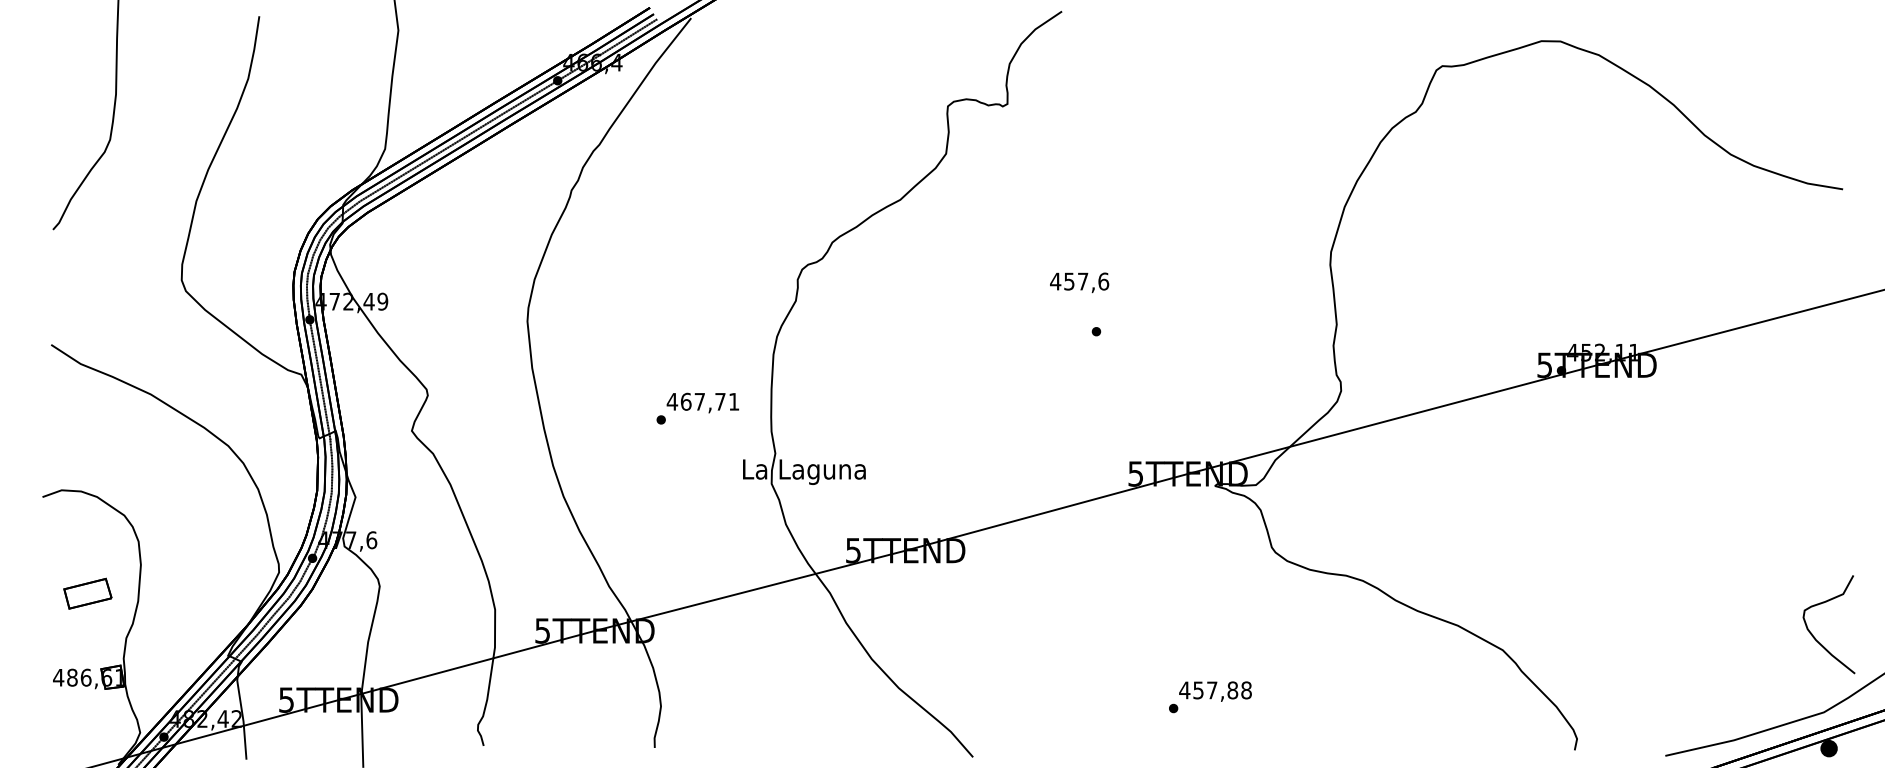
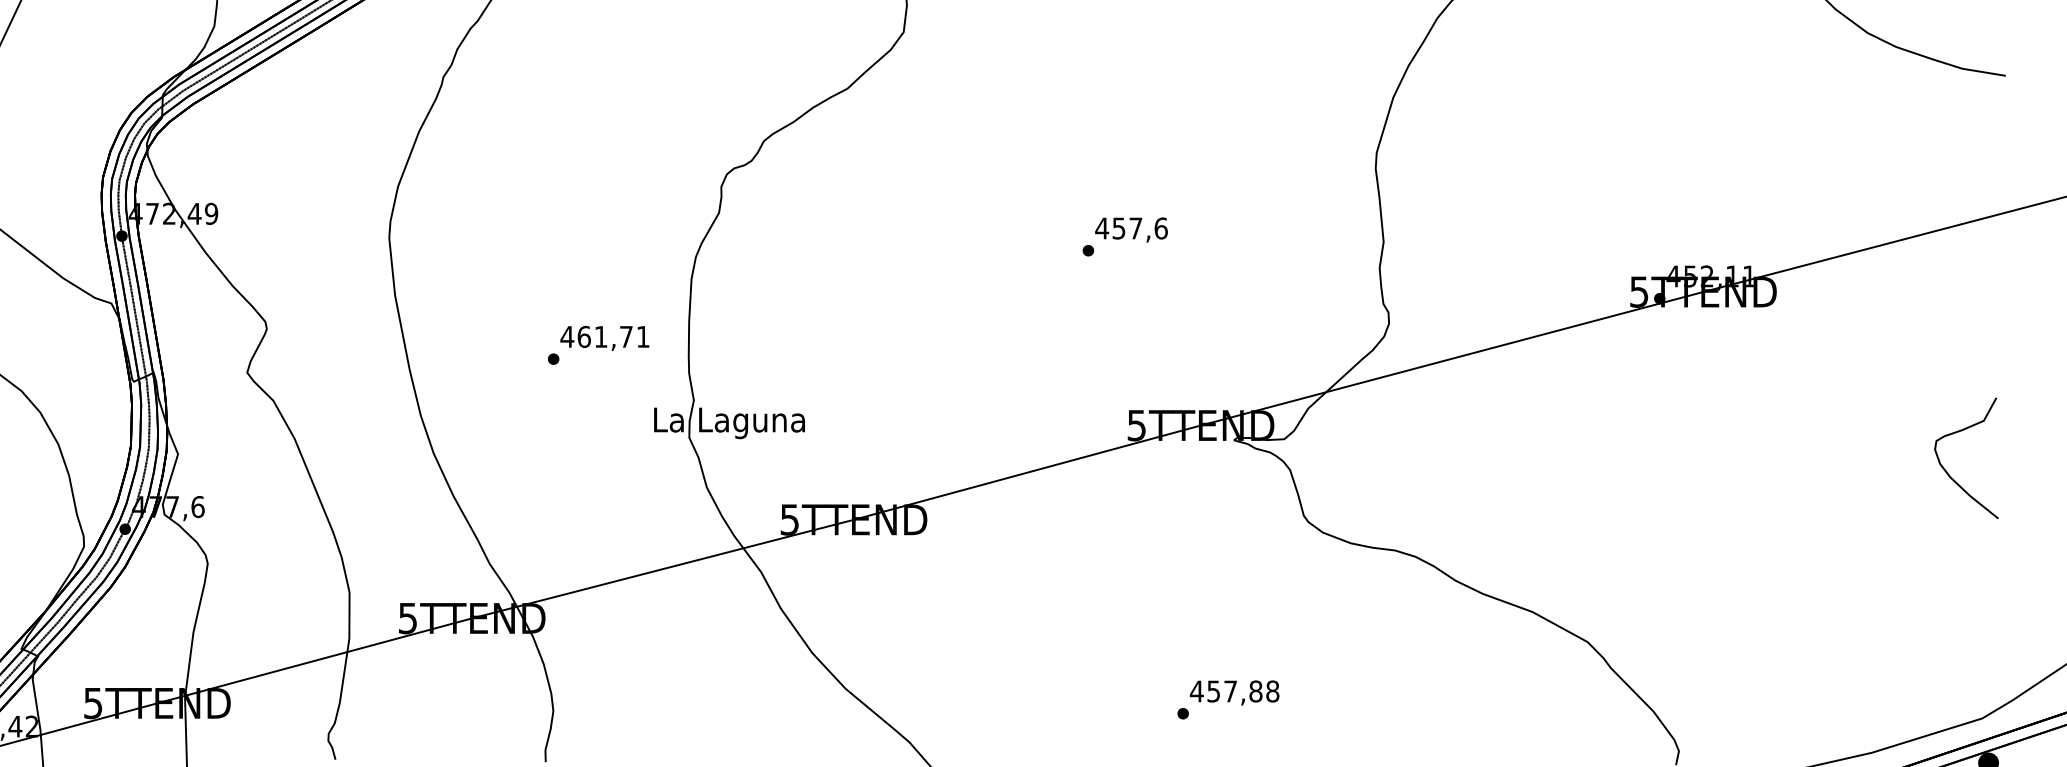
text: (1079, 282) -> (1131, 229), moved
text: (699, 401) -> (600, 336), 467,71 -> 461,71
part: (1812, 633) -> (1946, 469), moved

